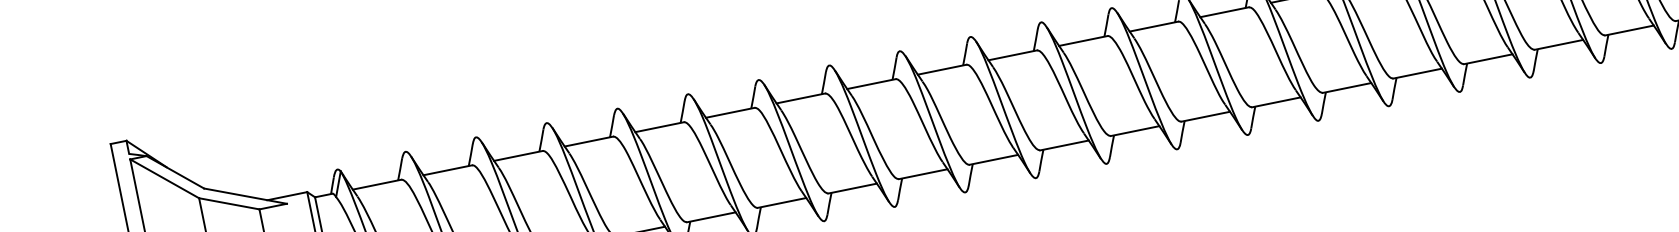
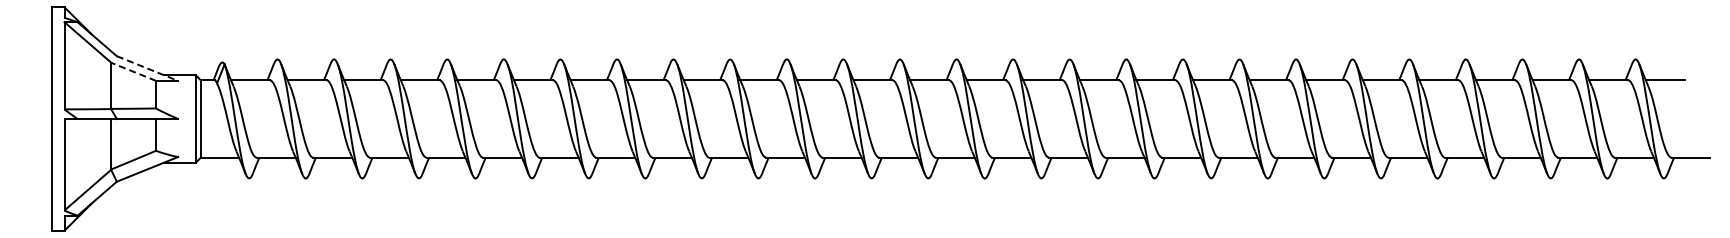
line: (245, 196) -> (147, 68), solid -> dashed
line: (228, 203) -> (133, 71), solid -> dashed

